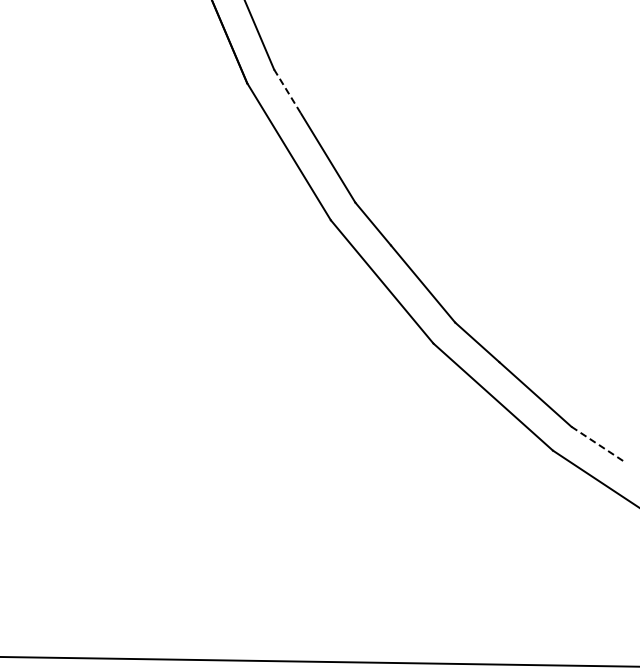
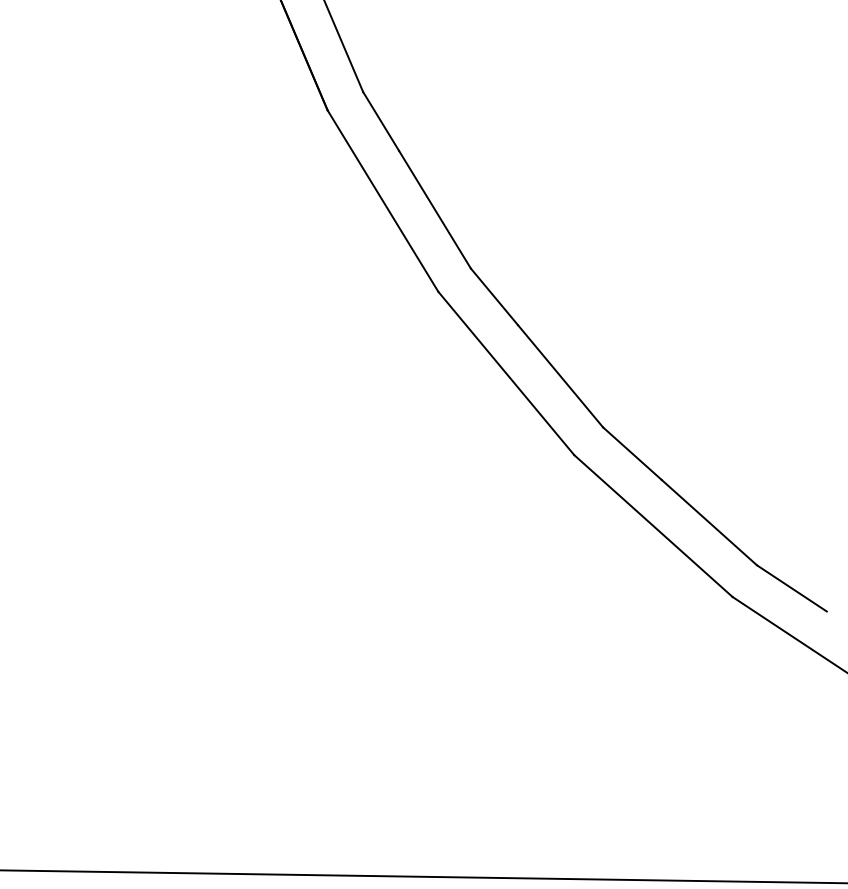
line: (287, 91) -> (380, 121), dashed -> solid
line: (597, 444) -> (791, 588), dashed -> solid

